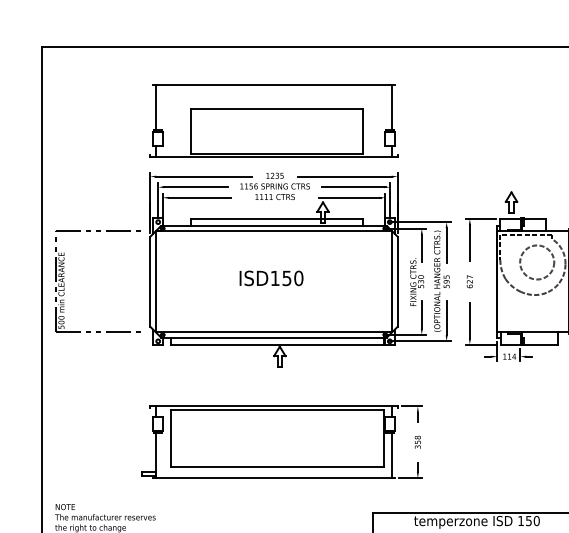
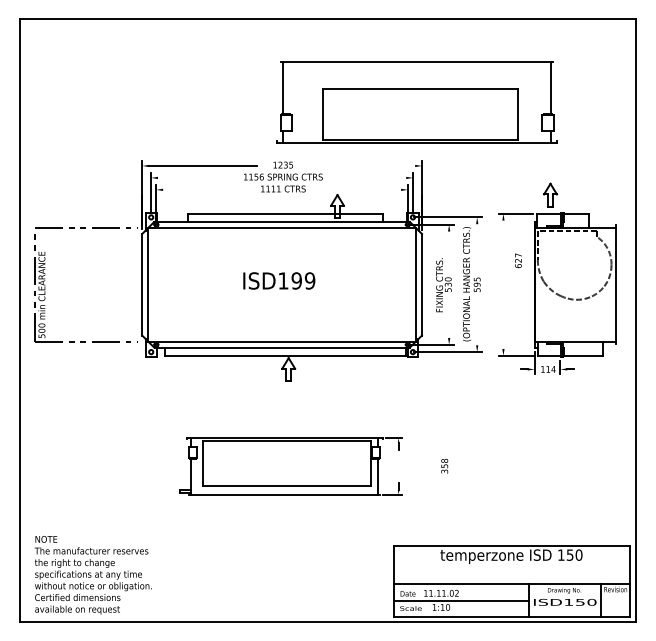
part: (273, 120) -> (416, 102), moved
line: (345, 176) -> (362, 165), removed
line: (196, 186) -> (194, 177), removed
line: (353, 186) -> (371, 177), removed
line: (200, 197) -> (198, 189), removed
line: (349, 197) -> (367, 189), removed
line: (469, 242) -> (503, 240), removed
line: (446, 245) -> (477, 243), removed
line: (422, 247) -> (449, 246), removed
circle: (537, 262) -> (579, 262), removed
text: (292, 277) -> (303, 280), ISD150 -> ISD199
text: (469, 281) -> (518, 260), moved
line: (422, 314) -> (449, 321), removed
line: (446, 317) -> (477, 325), removed
line: (469, 320) -> (503, 328), removed
part: (281, 442) -> (290, 466), size x0.7

